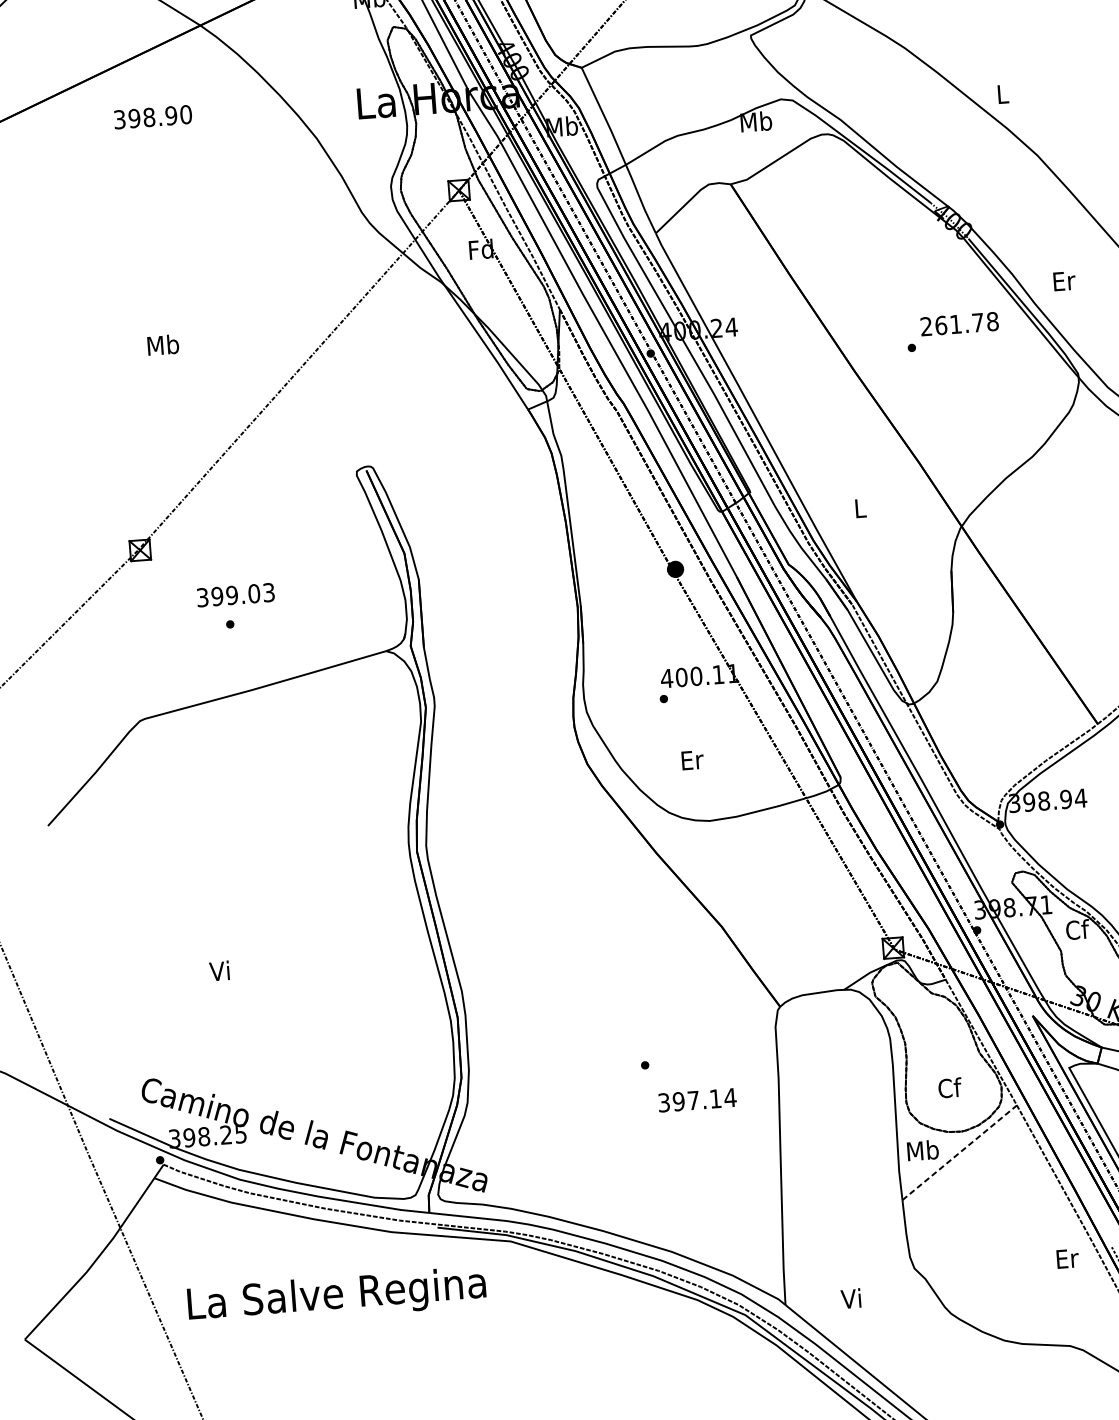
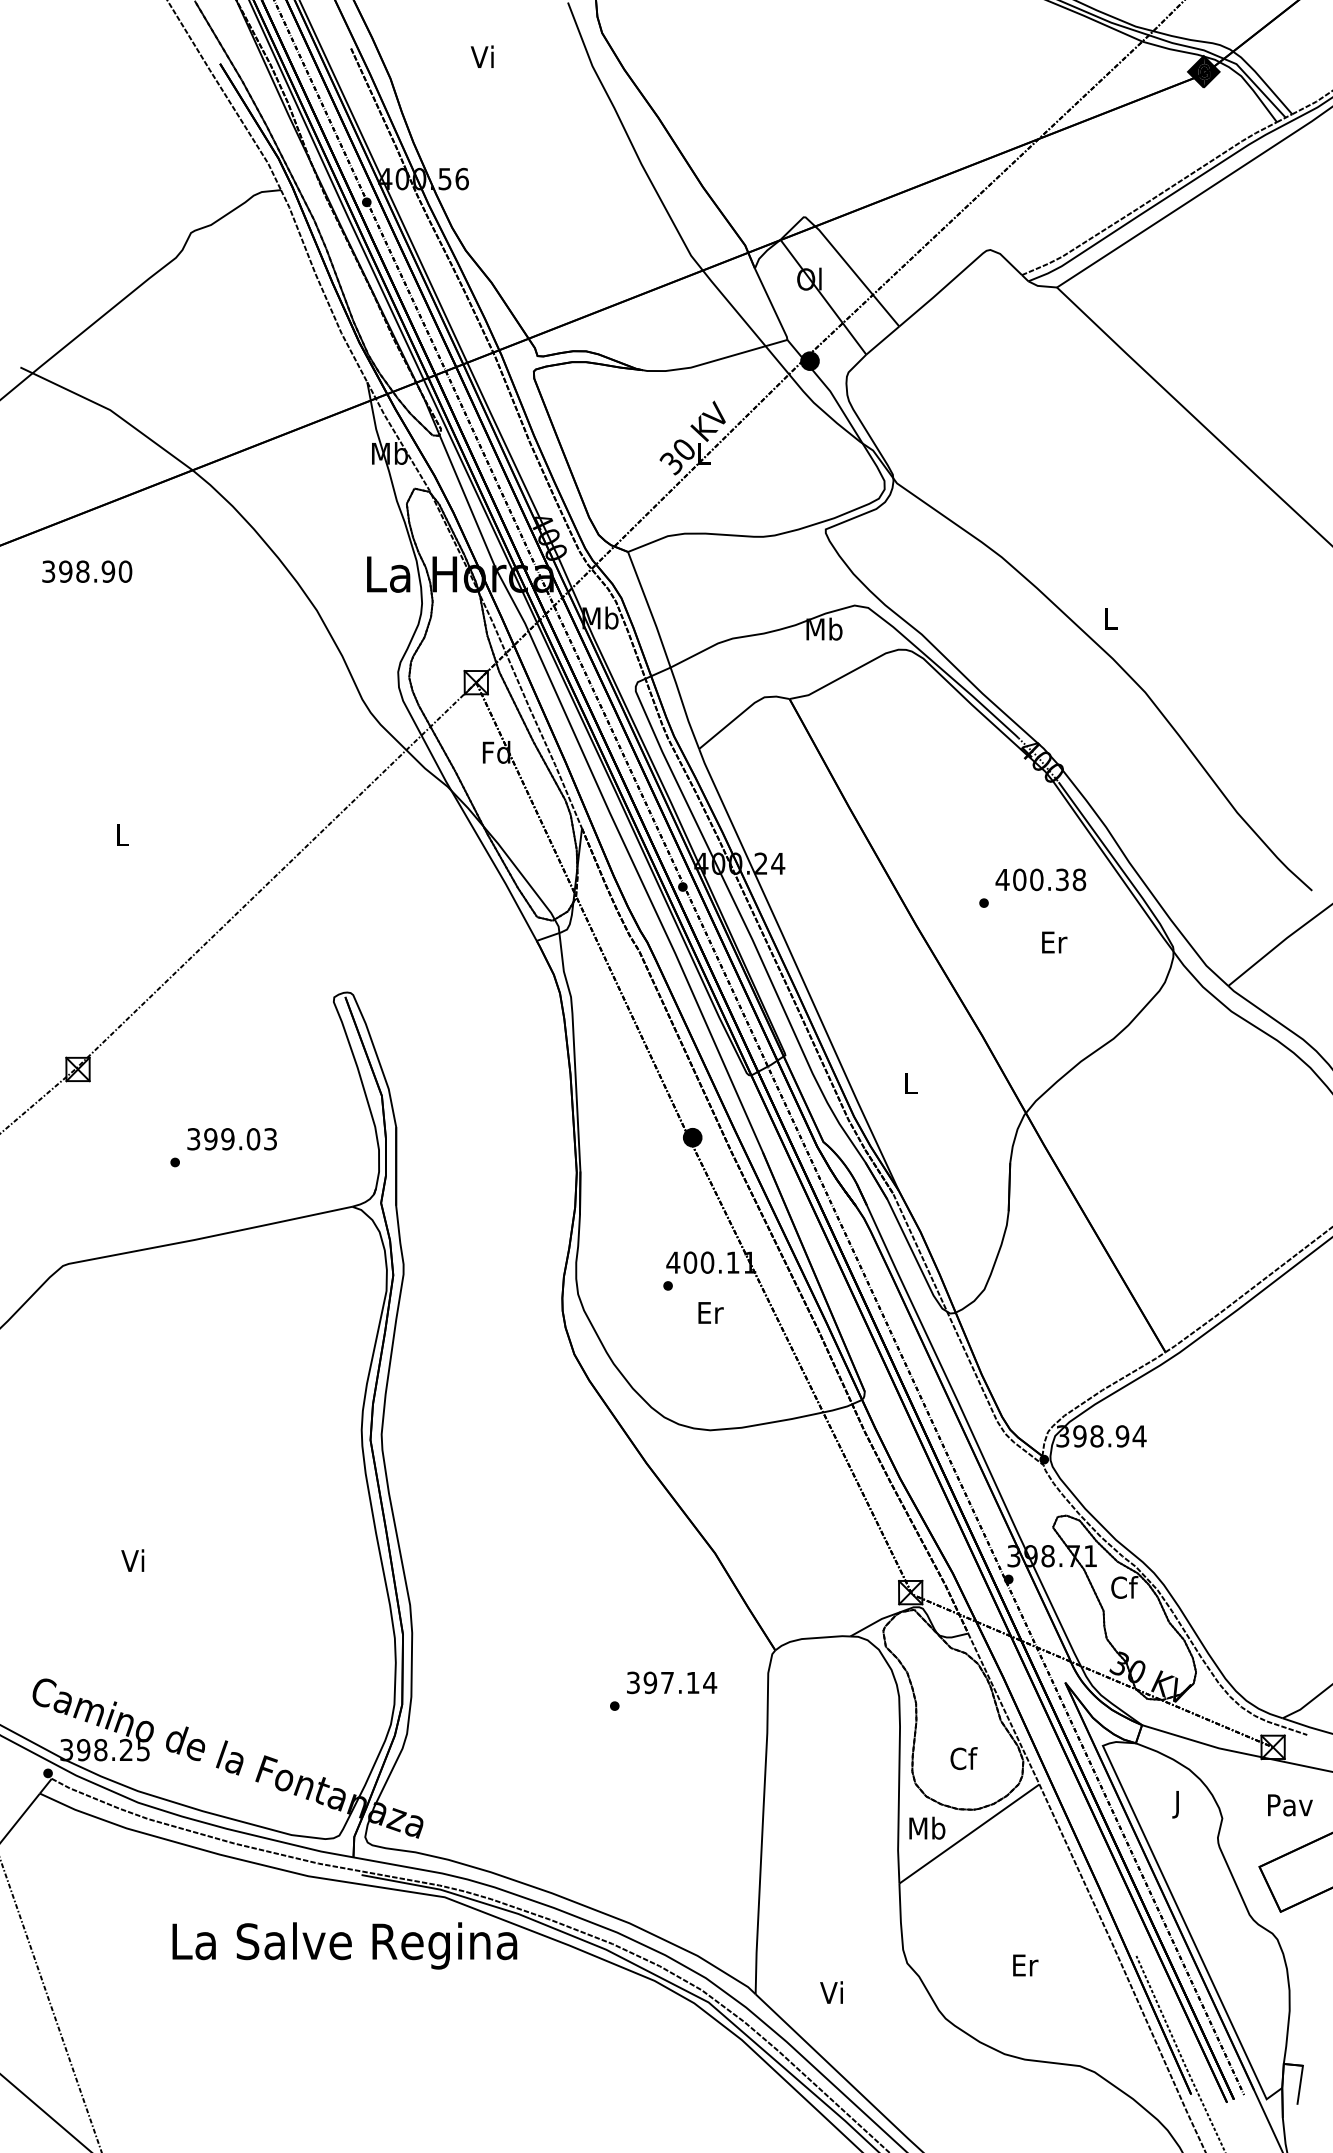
text: (153, 116) -> (87, 571), moved
text: (1064, 281) -> (1054, 942), moved
text: (951, 324) -> (1031, 879), 261.78 -> 400.38
text: (163, 344) -> (122, 834), Mb -> L
text: (235, 595) -> (231, 1139), moved
text: (692, 759) -> (710, 1312), moved
text: (697, 1099) -> (672, 1682), moved
line: (959, 1153) -> (969, 1834), dashed -> solid
text: (1067, 1258) -> (1025, 1965), moved
text: (336, 1296) -> (344, 1945), moved

